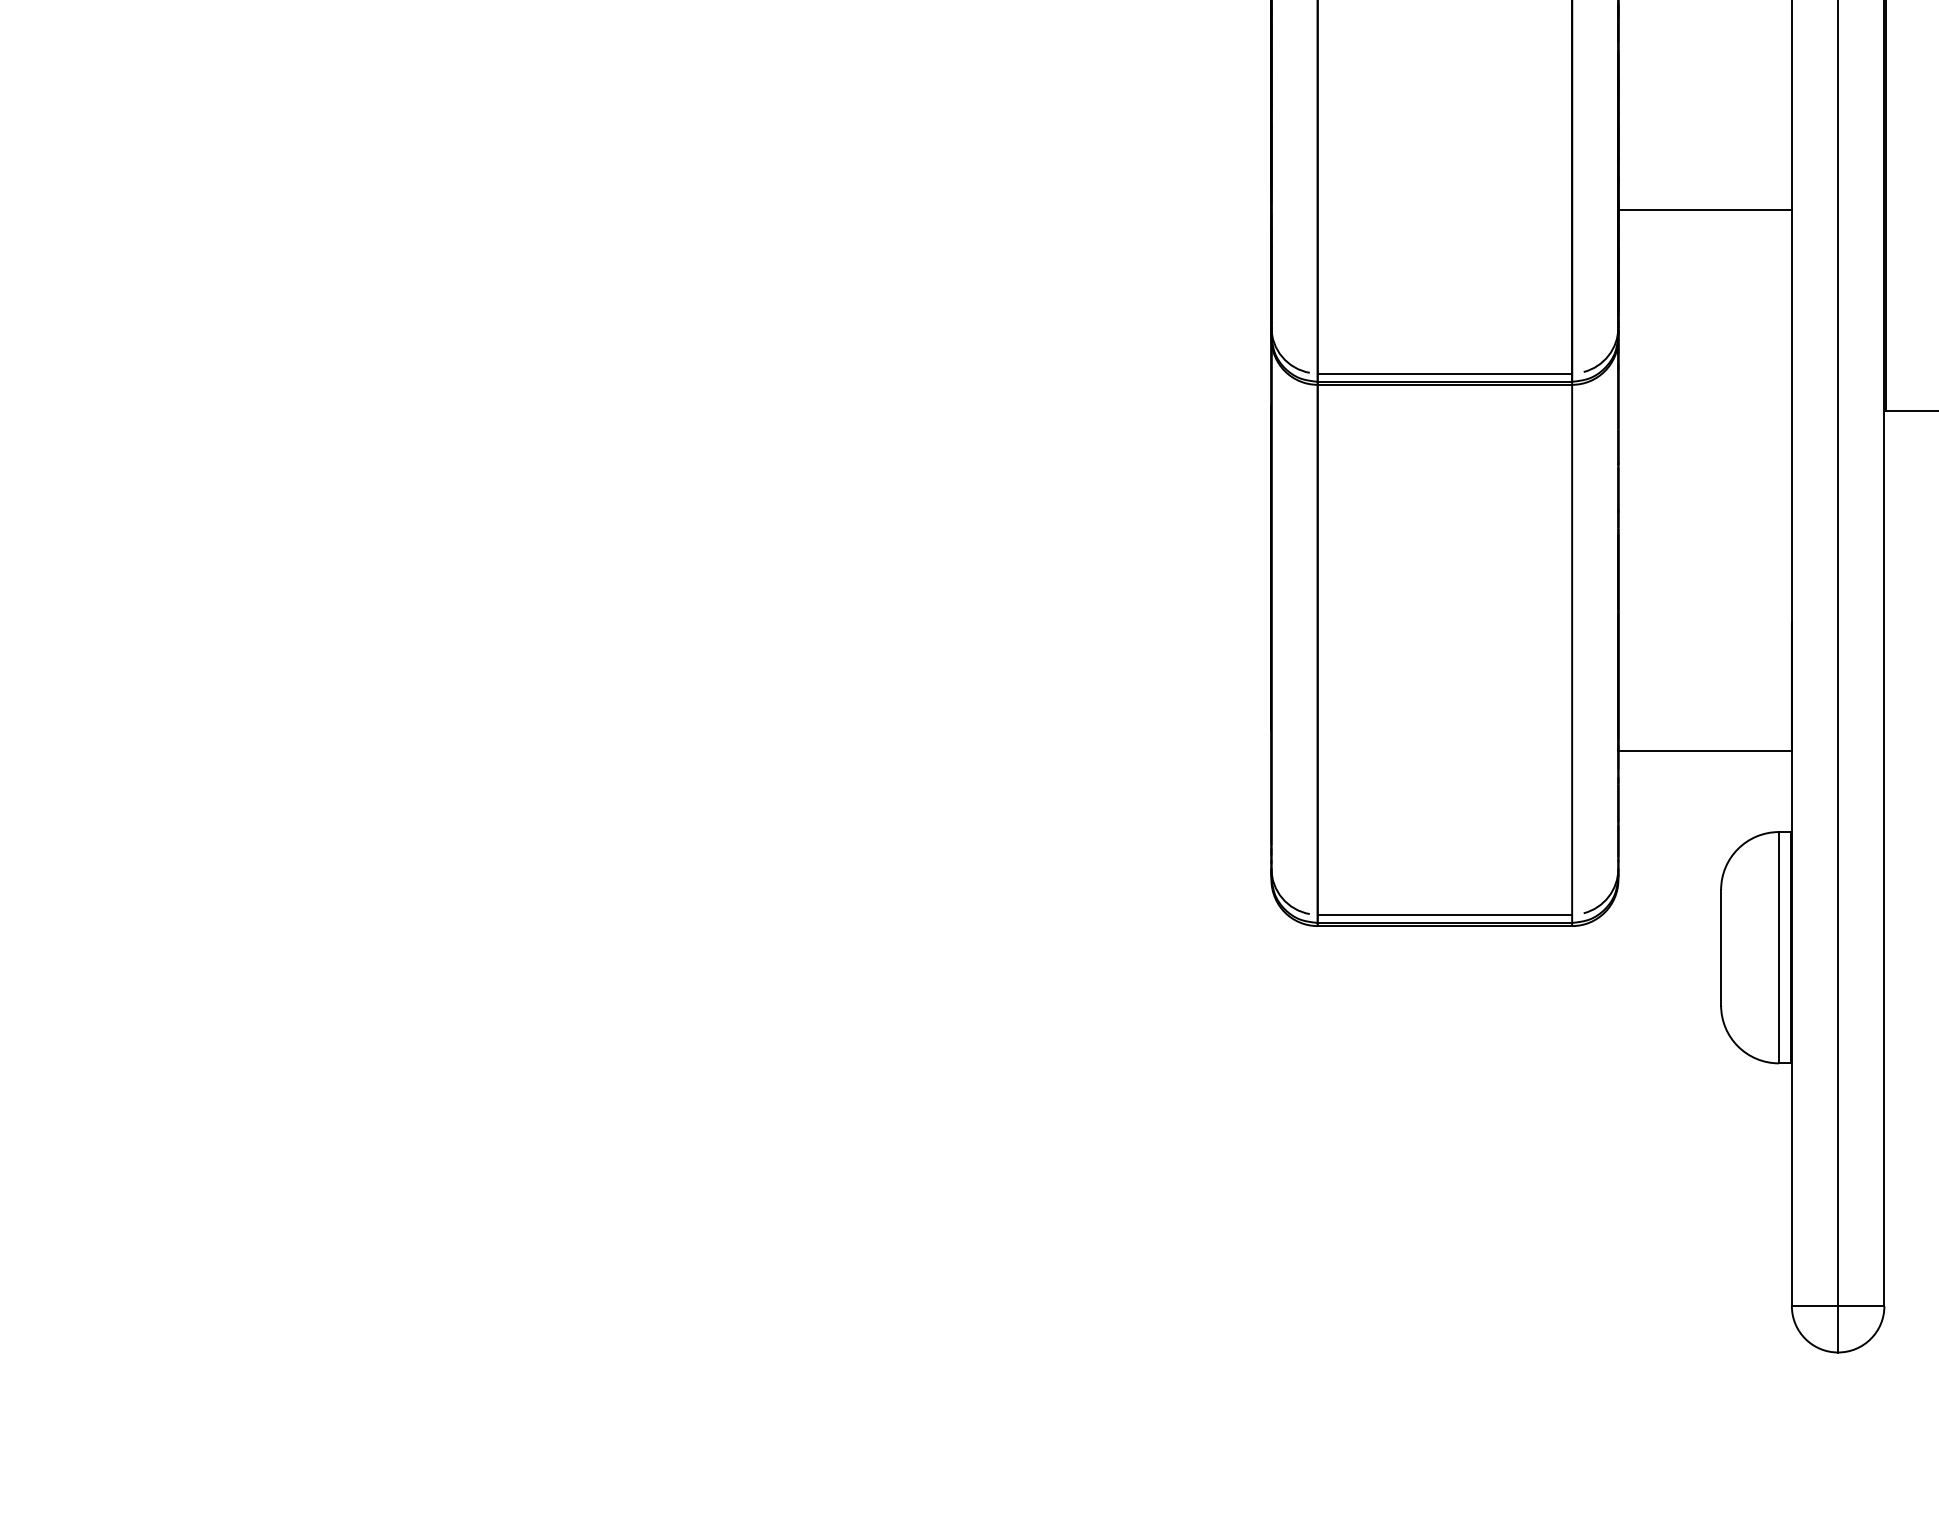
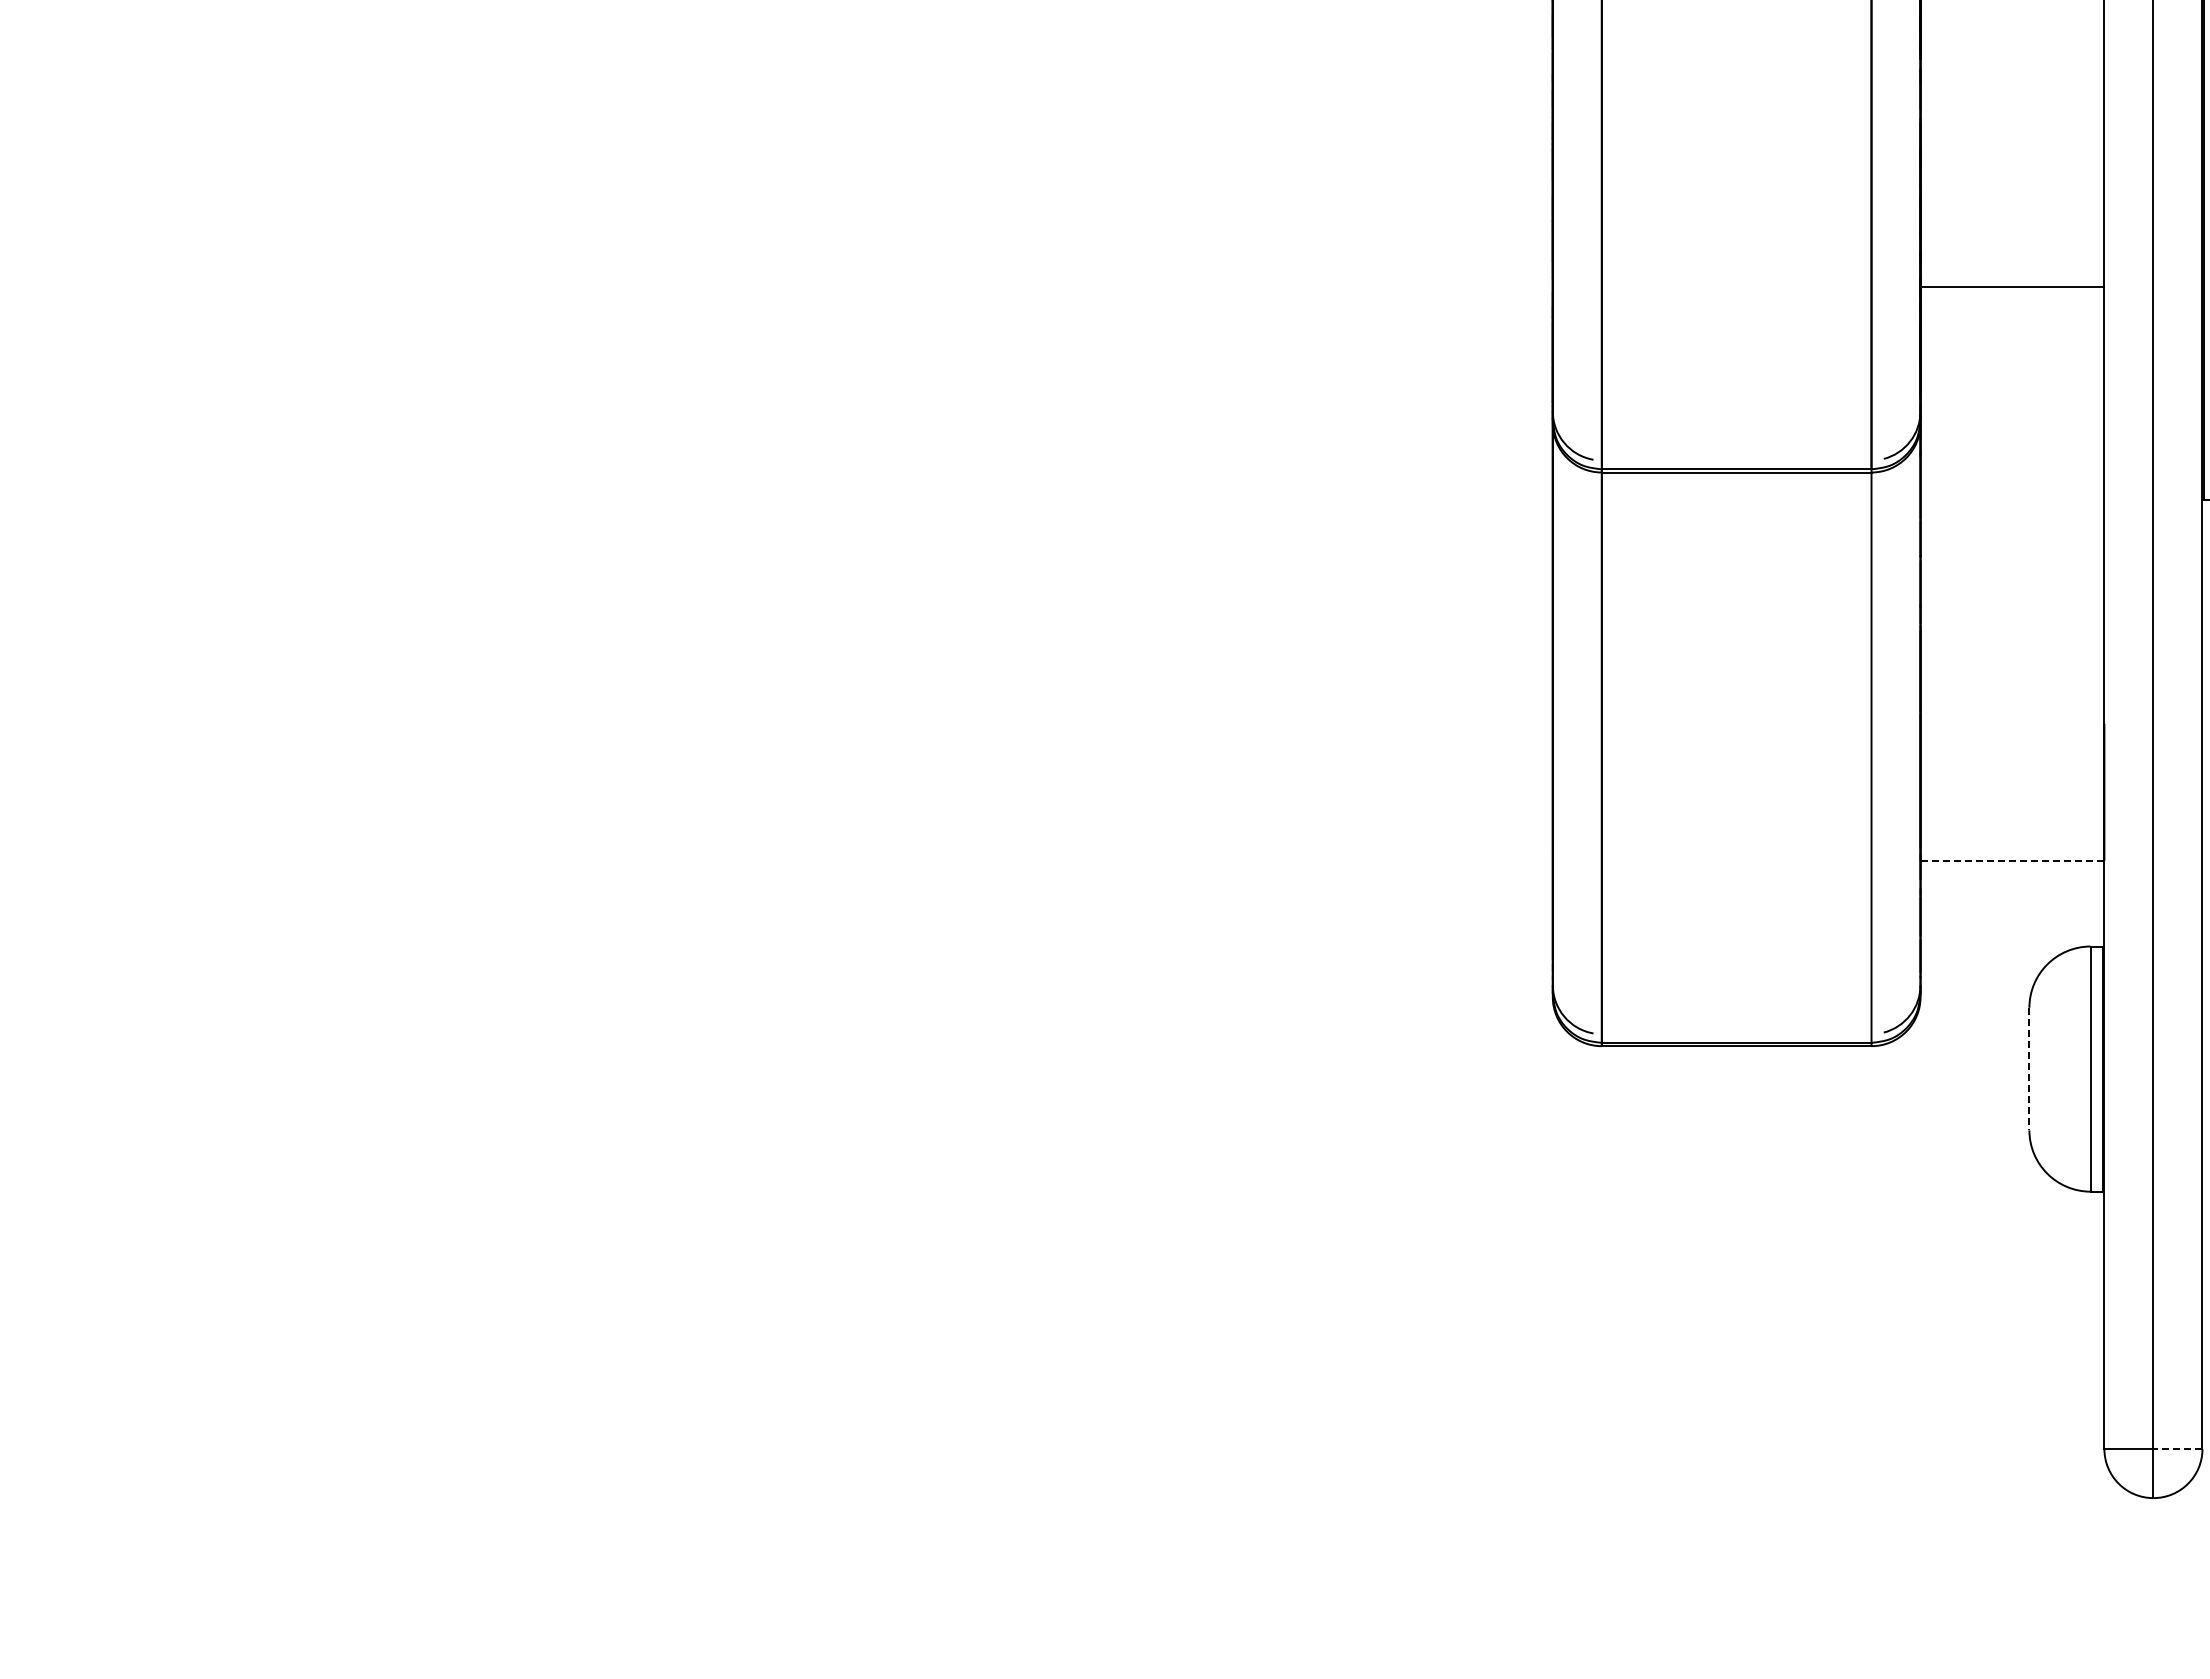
line: (1444, 373) -> (1736, 460), removed
line: (1705, 750) -> (2012, 860), solid -> dashed
line: (1444, 915) -> (1736, 1034), removed
line: (1721, 948) -> (2029, 1069), solid -> dashed
line: (1860, 1306) -> (2177, 1449), solid -> dashed

